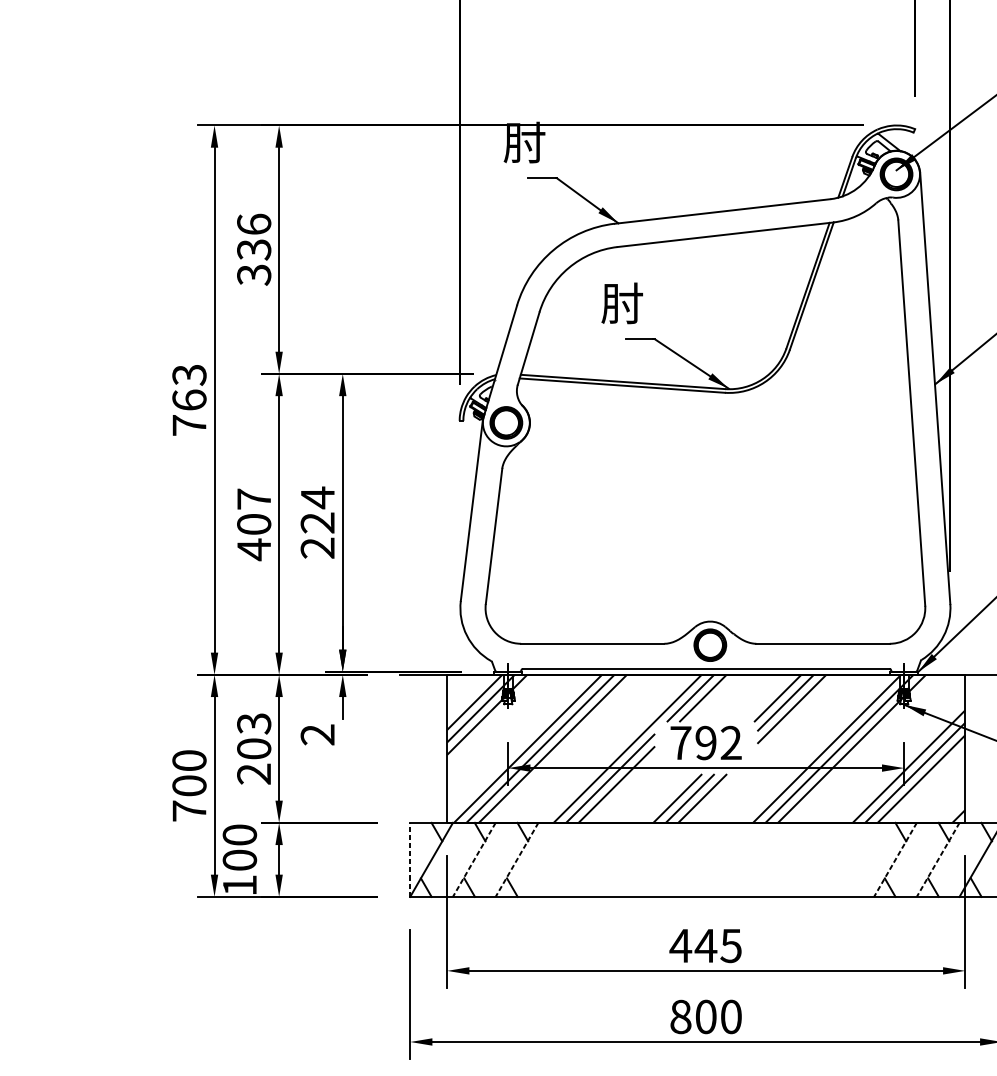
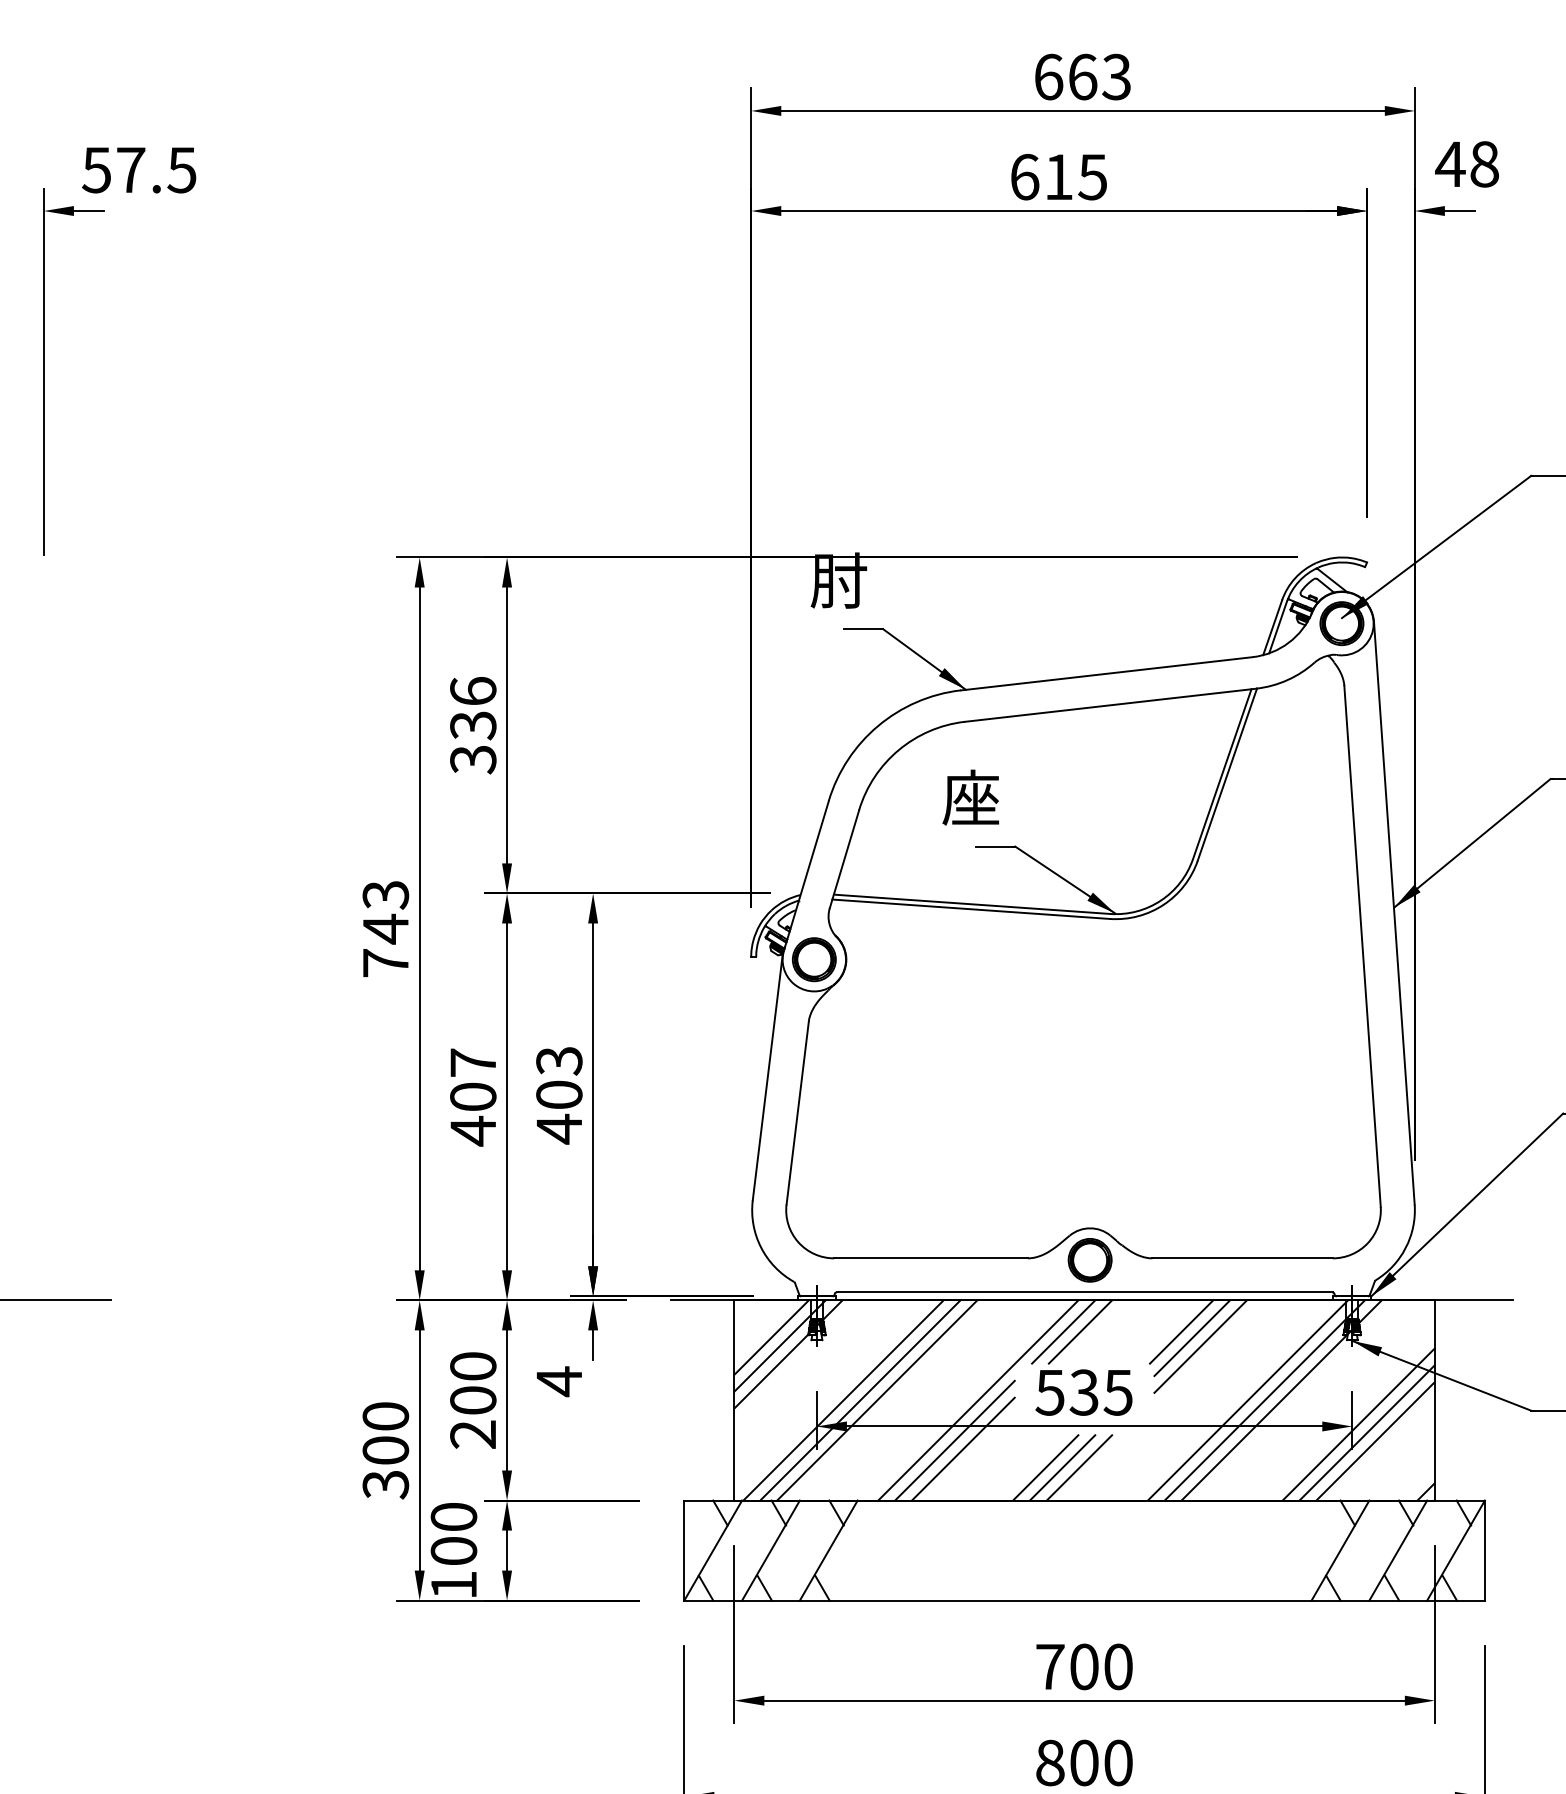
text: (621, 302) -> (970, 797), 肘 -> 座
text: (189, 399) -> (385, 928), 763 -> 743
text: (317, 522) -> (559, 1094), 224 -> 403
text: (254, 723) -> (473, 1366), 203 -> 200
text: (317, 734) -> (558, 1381), 2 -> 4
text: (705, 742) -> (1083, 1392), 792 -> 535
text: (189, 811) -> (385, 1484), 700 -> 300
line: (410, 859) -> (684, 1550), dashed -> solid
line: (474, 859) -> (771, 1550), dashed -> solid
line: (516, 859) -> (828, 1550), dashed -> solid
line: (895, 859) -> (1340, 1550), dashed -> solid
line: (938, 859) -> (1398, 1550), dashed -> solid
text: (705, 945) -> (1083, 1666), 445 -> 700

